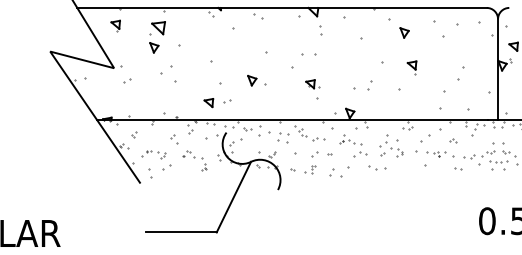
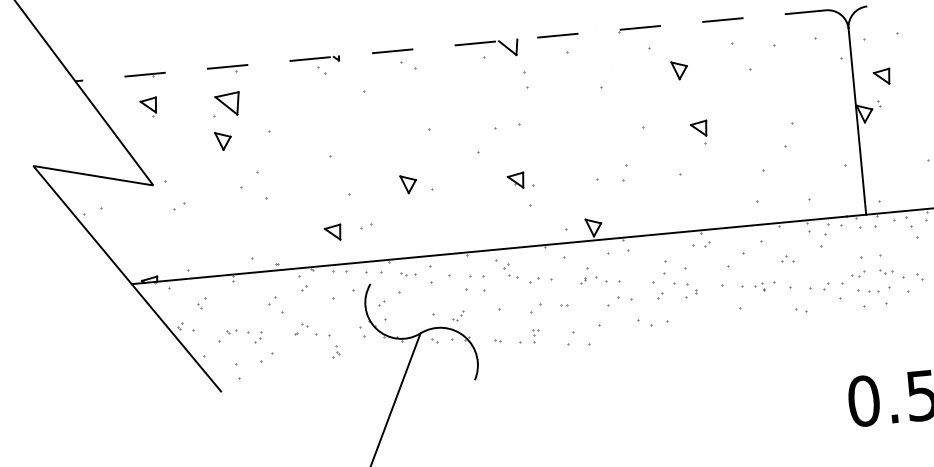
line: (282, 7) -> (451, 44), solid -> dashed

